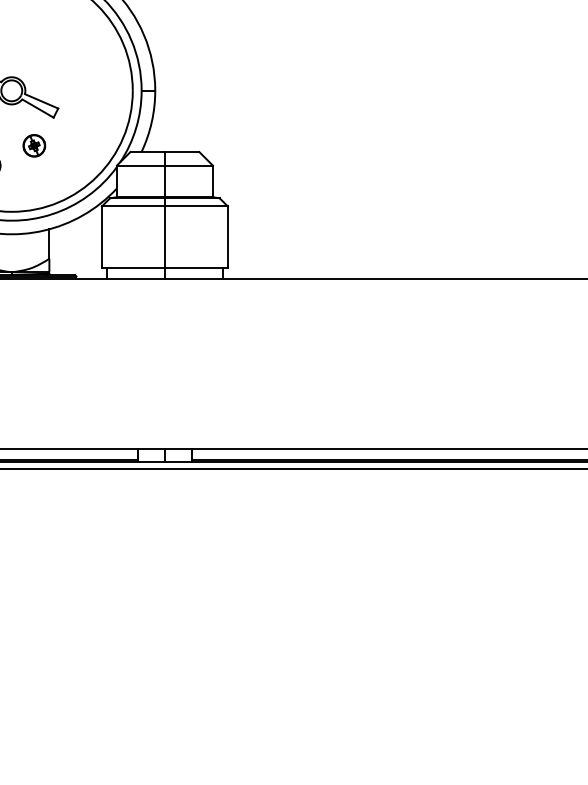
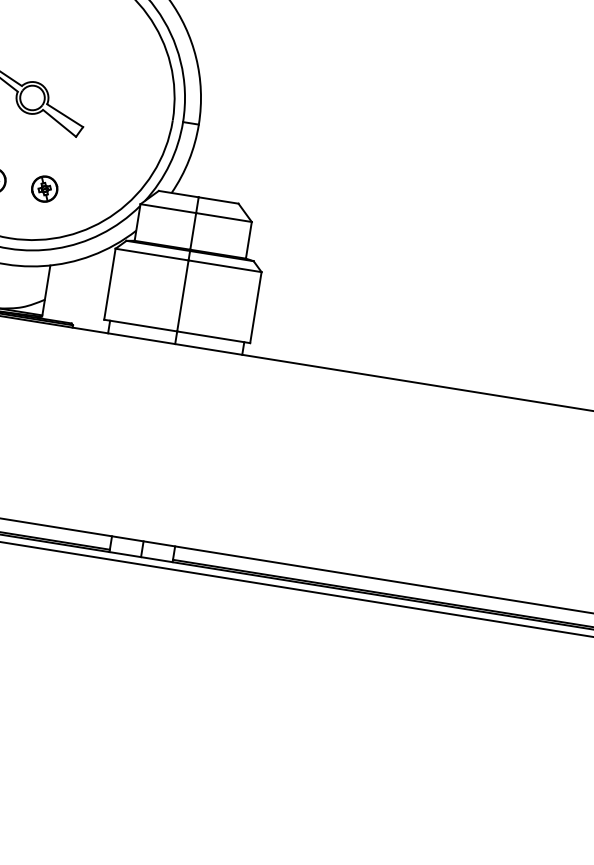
part: (34, 145) -> (44, 188), moved

